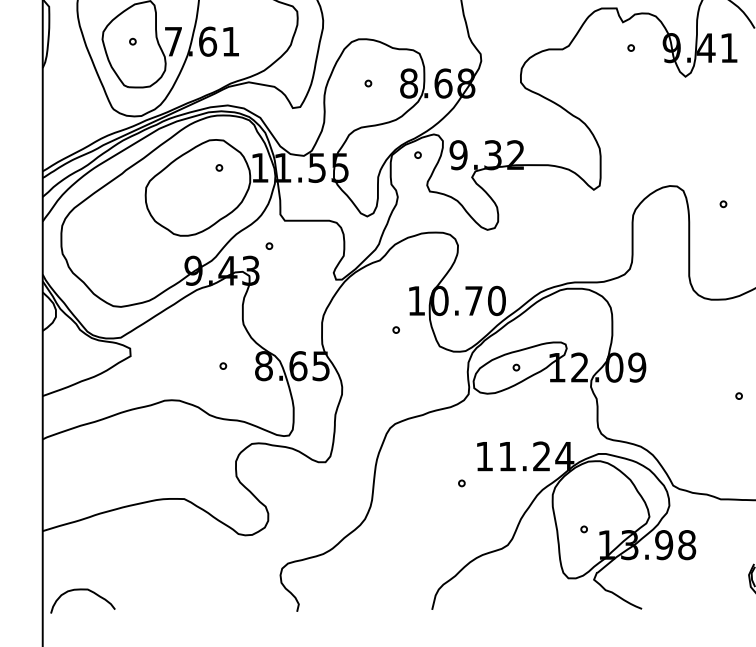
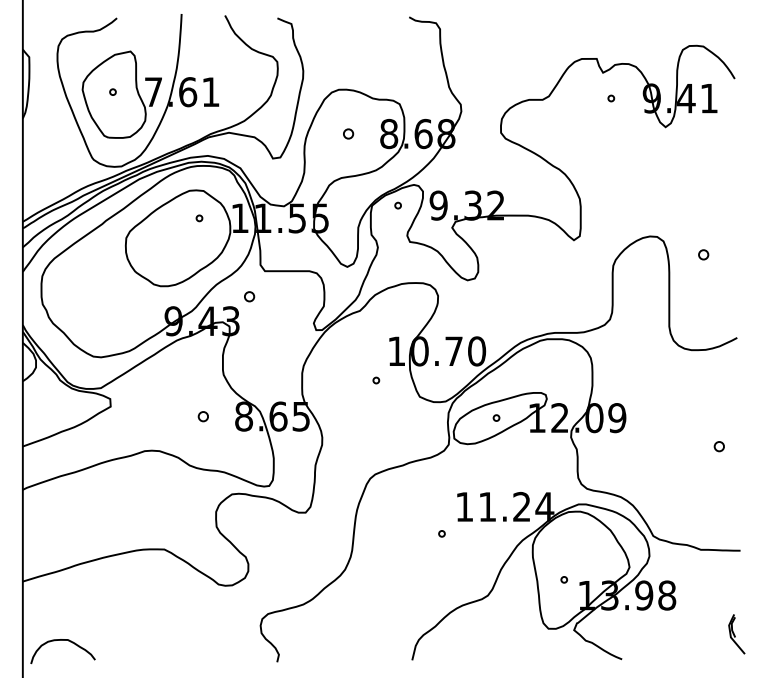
part: (368, 83) -> (348, 133), size x1.6
part: (723, 204) -> (703, 254), size x1.6
part: (269, 246) -> (249, 296), size x1.6
part: (223, 366) -> (203, 416), size x1.6
part: (738, 396) -> (718, 446), size x1.6

